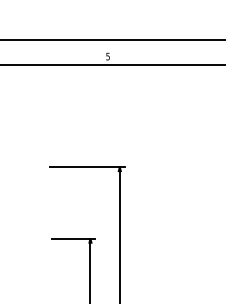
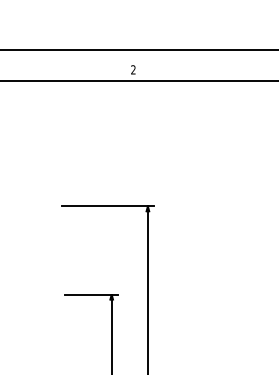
text: (108, 56) -> (133, 69), 5 -> 2

